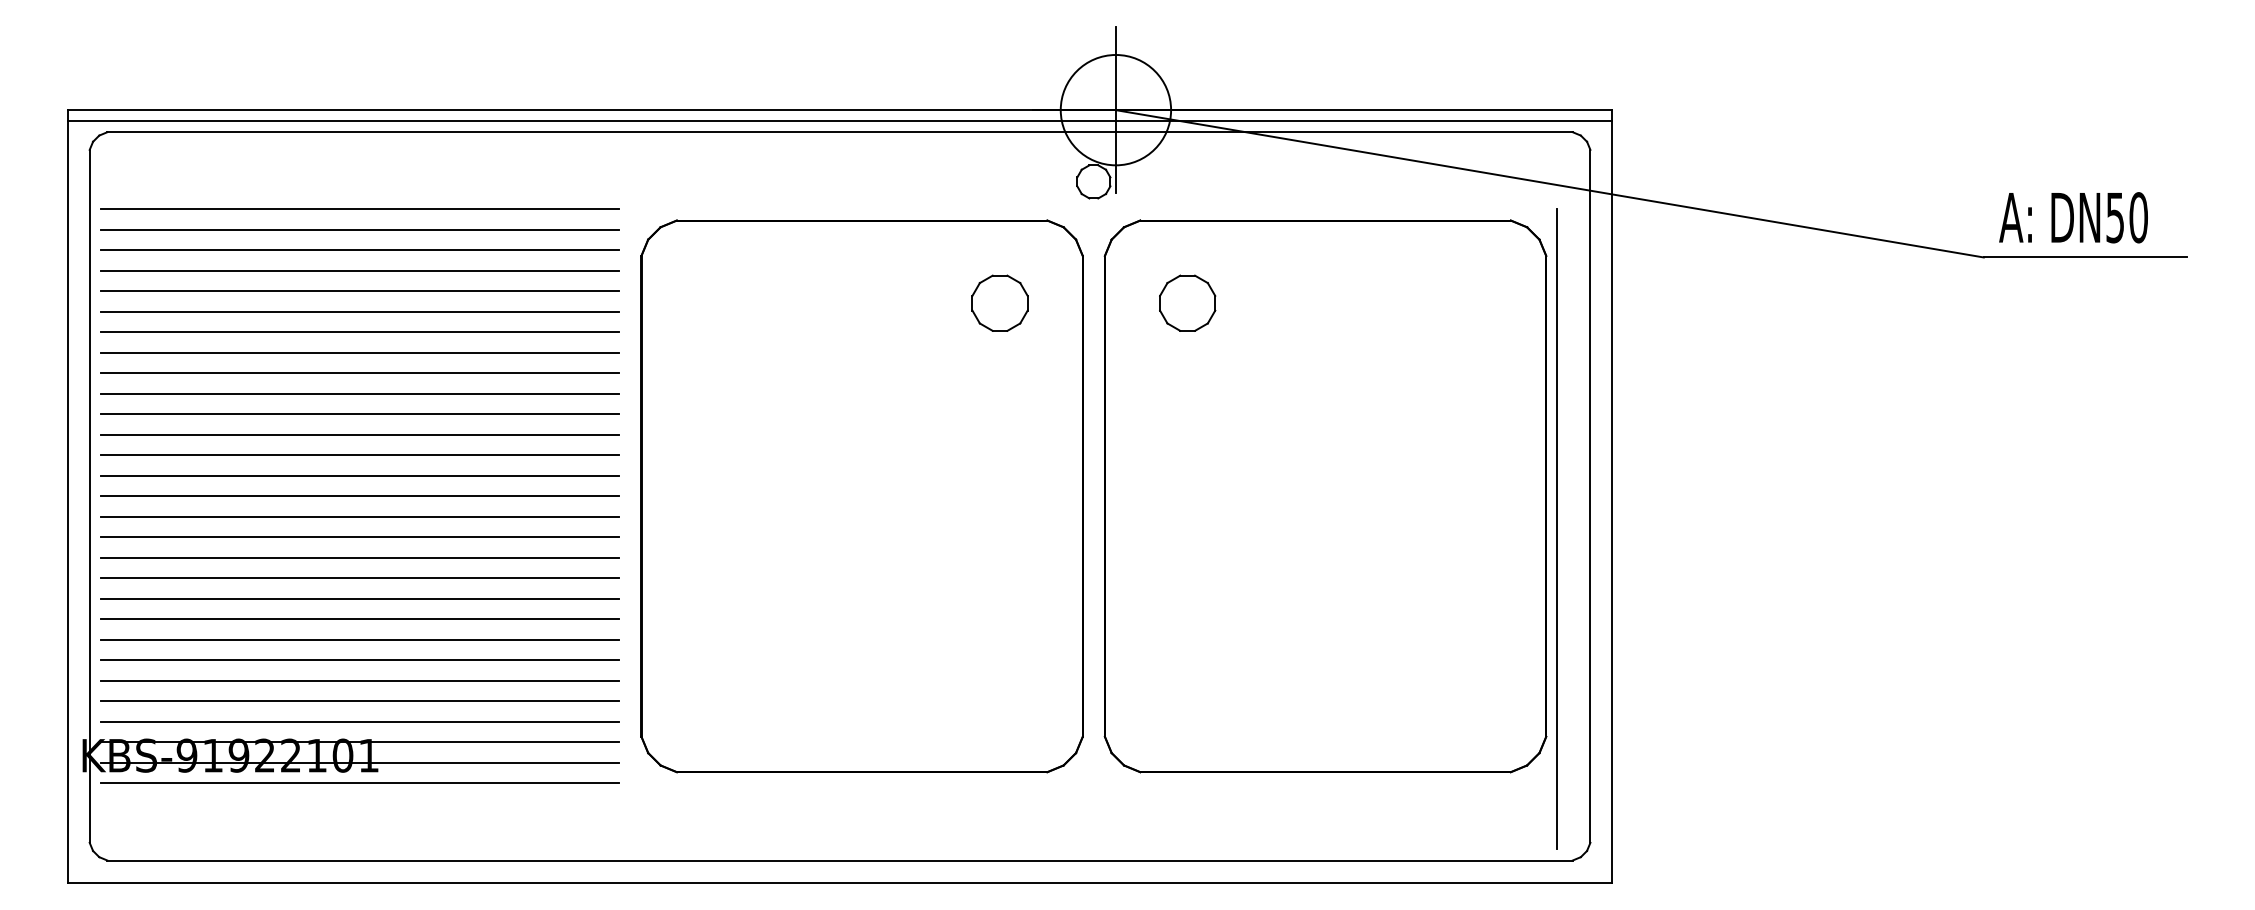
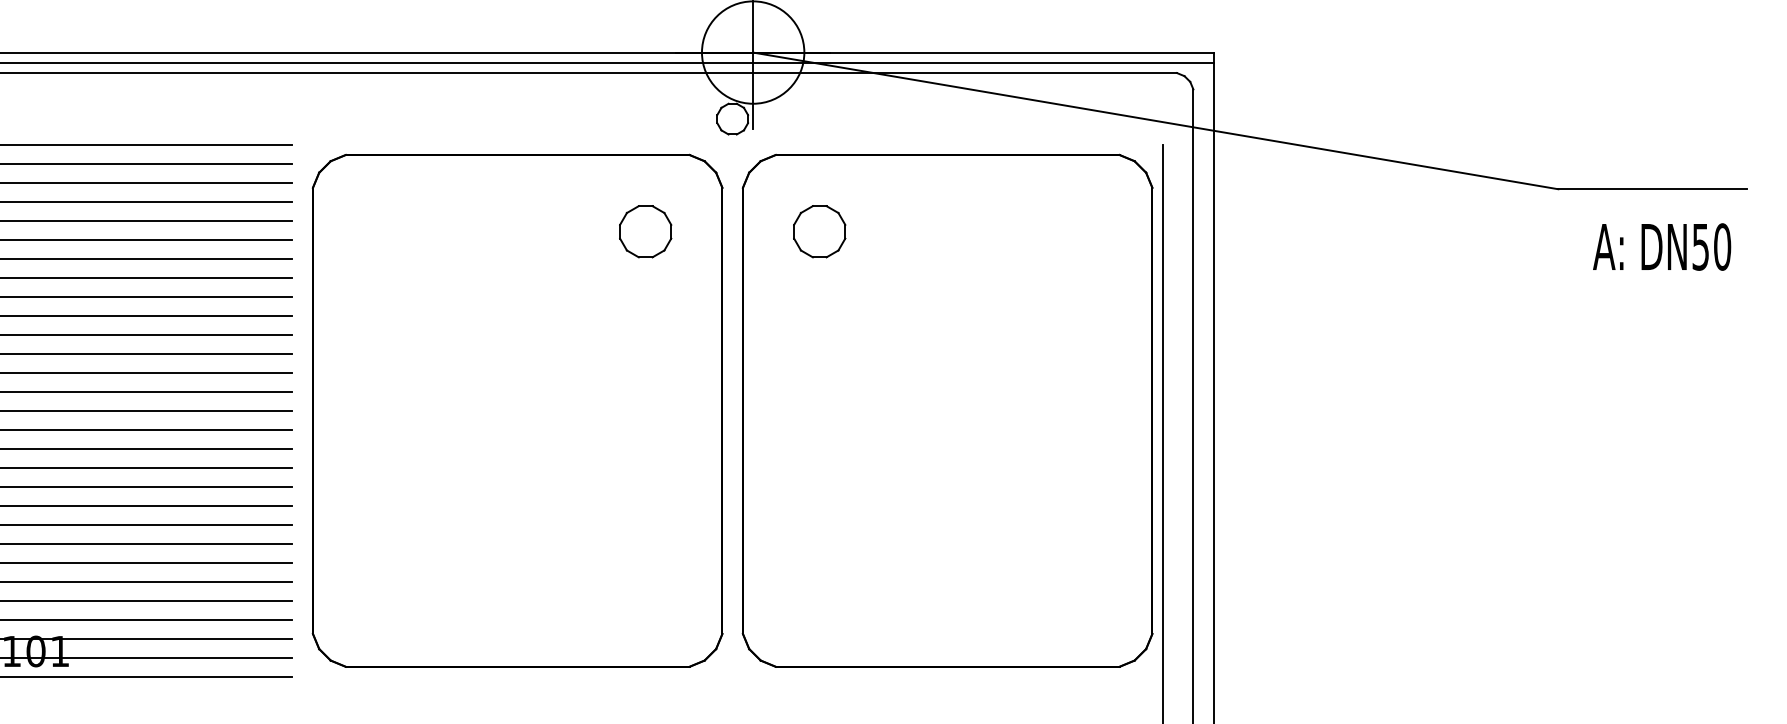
text: (2073, 217) -> (1662, 246), moved

